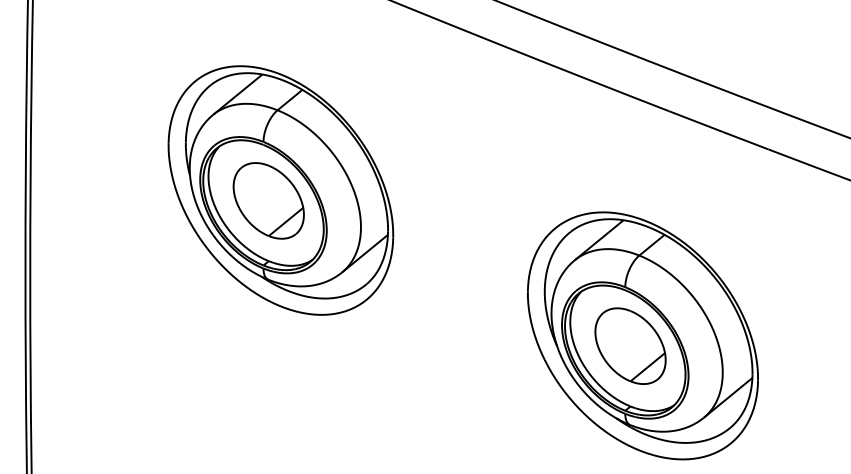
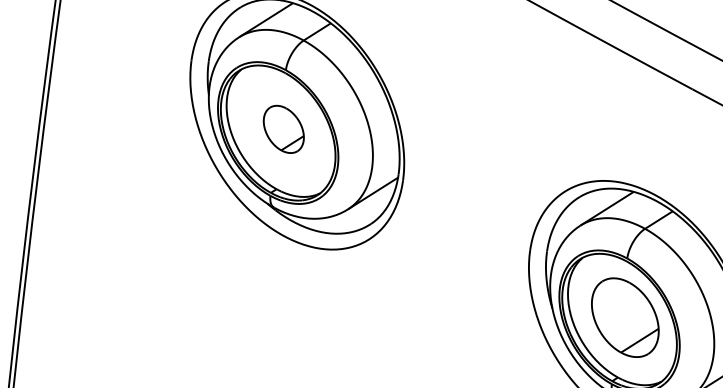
part: (268, 200) -> (283, 128), size x0.6

